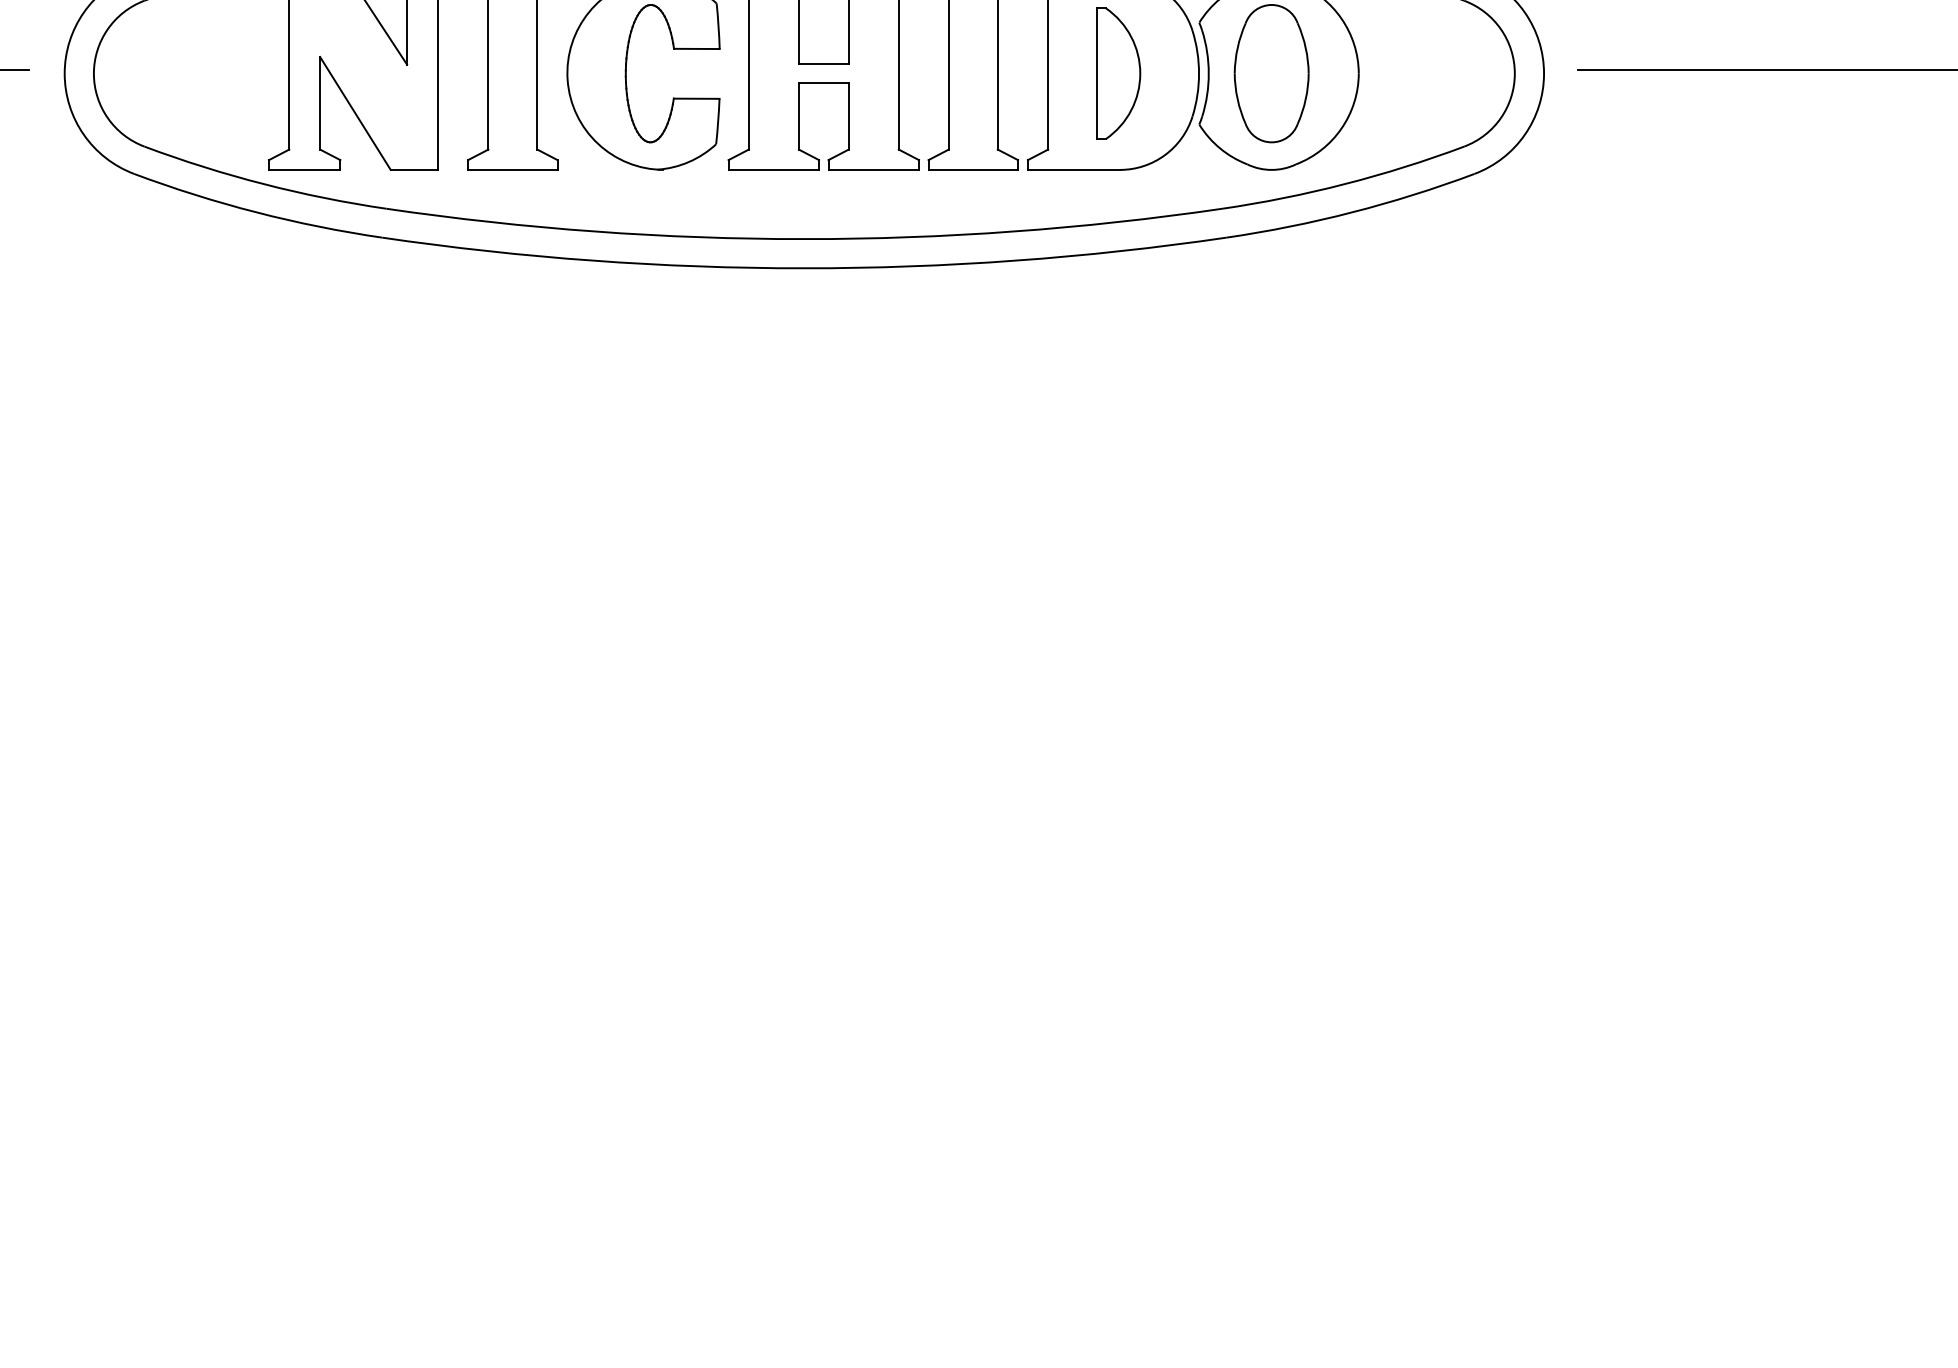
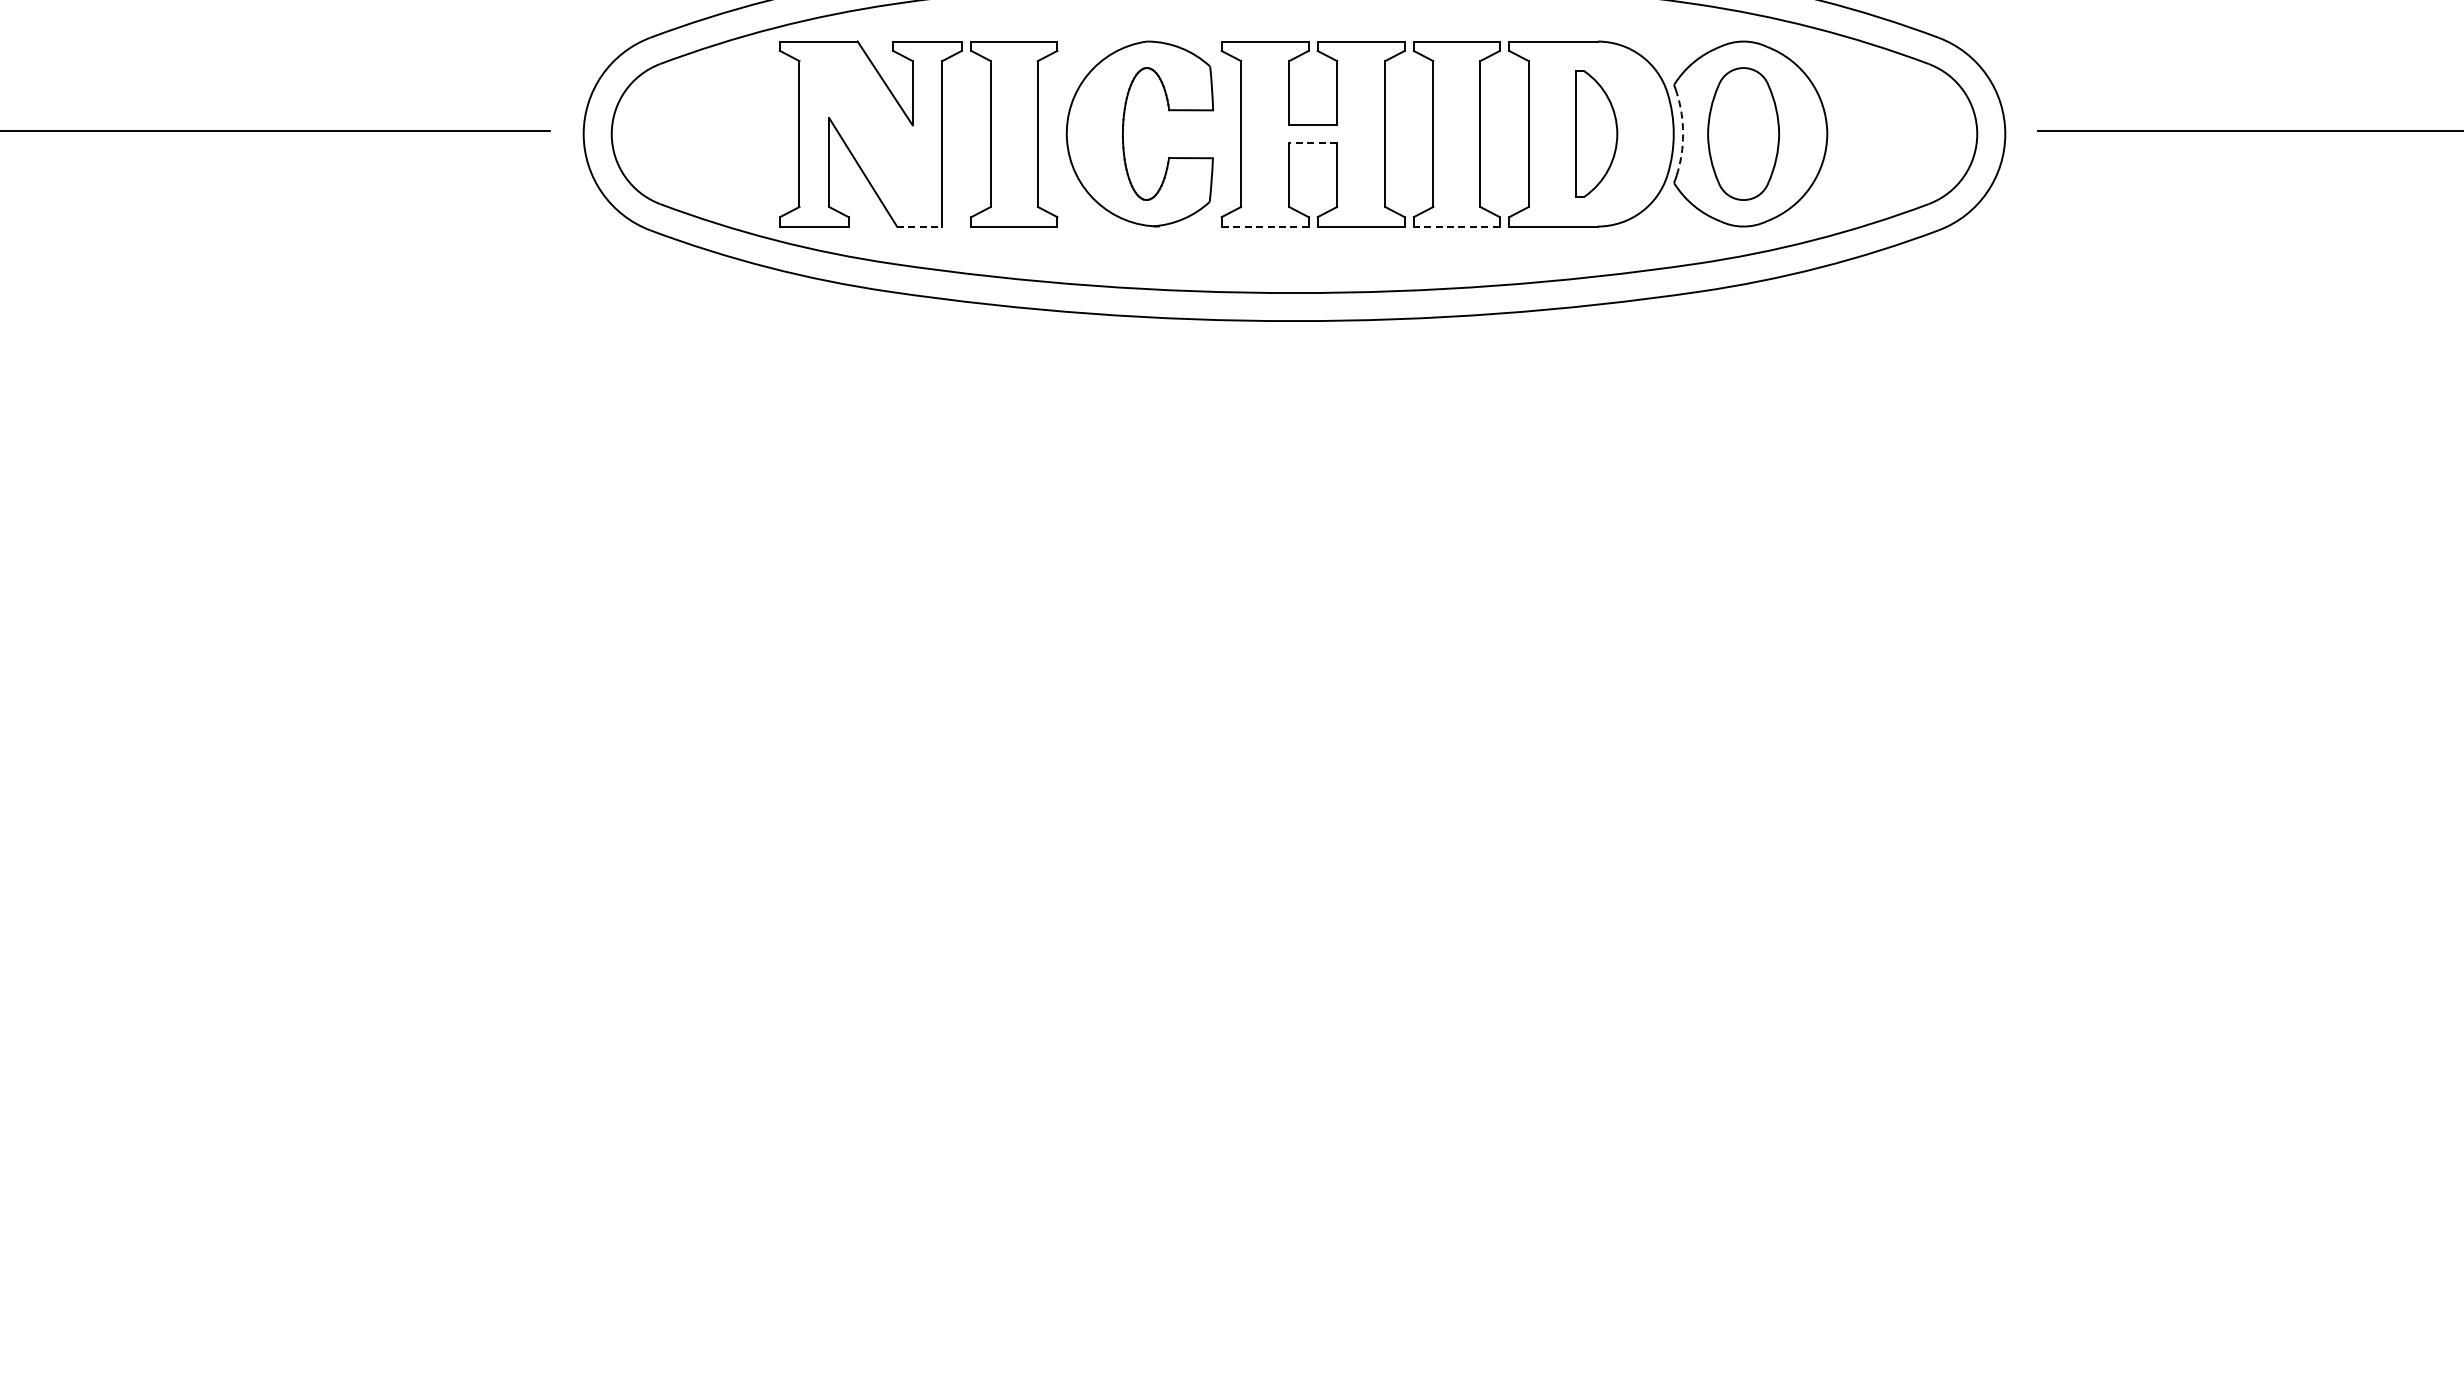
arc: (1209, 74) -> (1683, 134), solid -> dashed
line: (824, 83) -> (1313, 143), solid -> dashed
line: (414, 169) -> (919, 226), solid -> dashed
line: (774, 169) -> (1265, 226), solid -> dashed
line: (972, 169) -> (1456, 226), solid -> dashed

